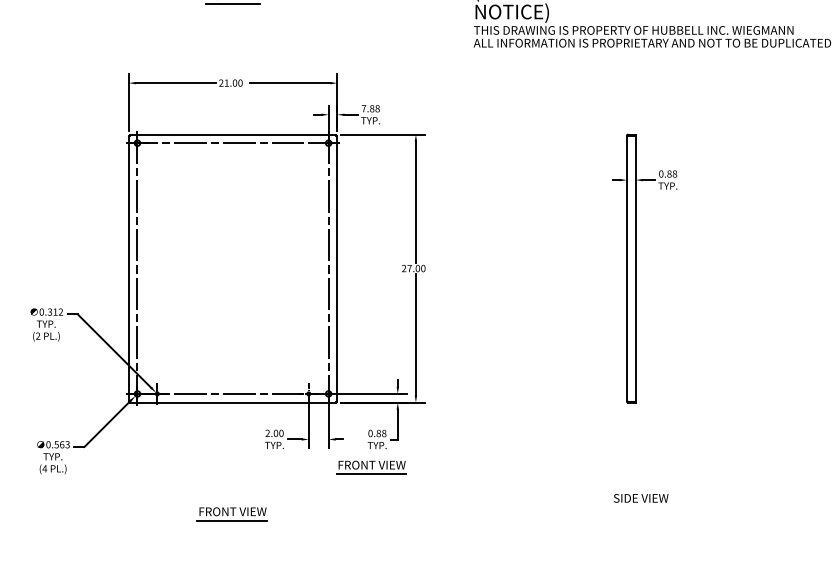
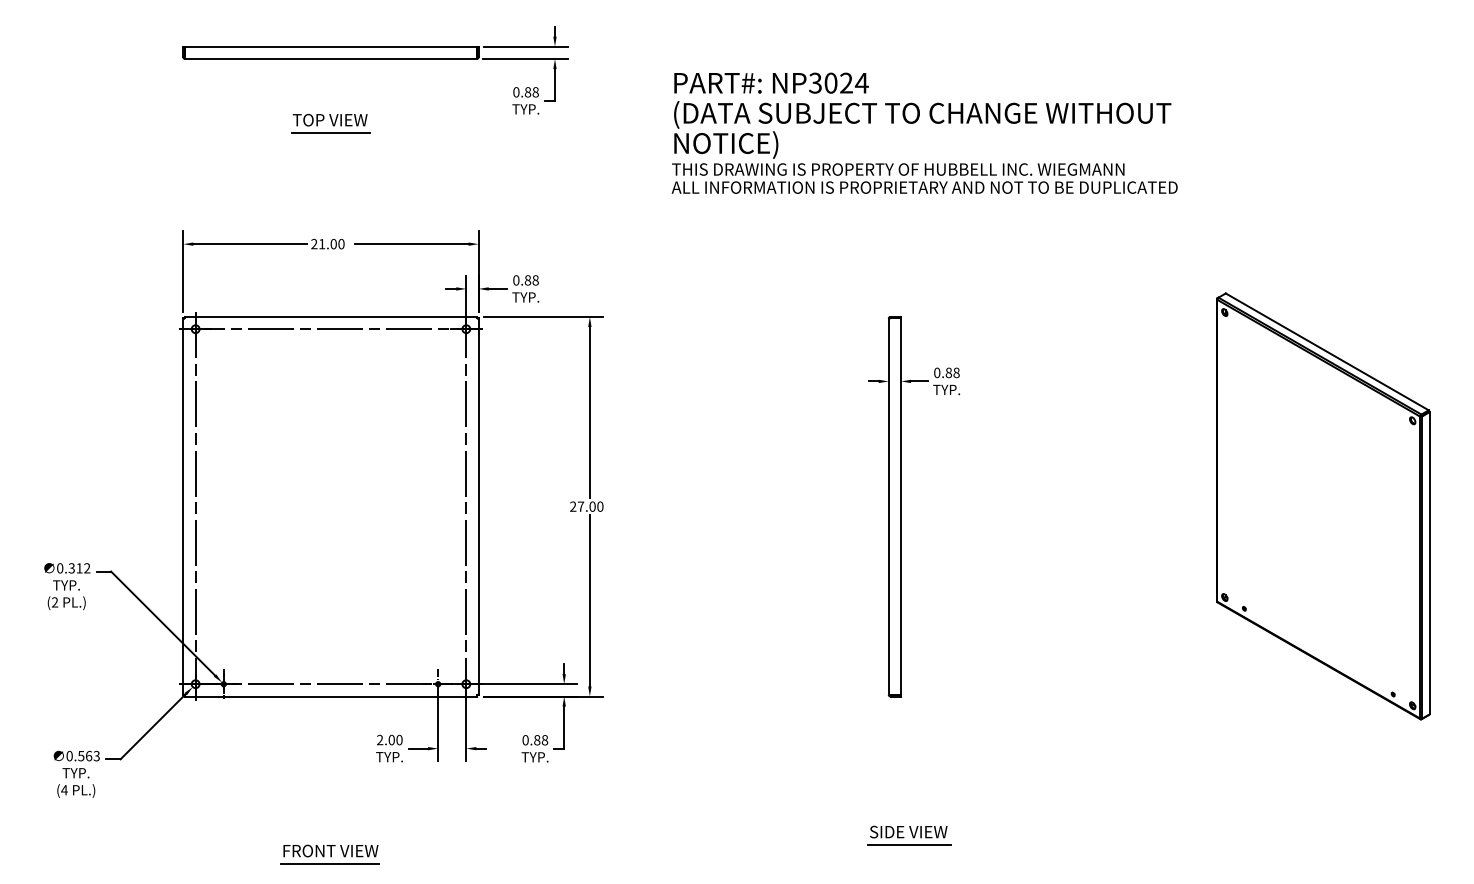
text: (364, 108) -> (516, 280), 7.88 -> 0.88
part: (371, 467) -> (526, 788), removed
line: (641, 507) -> (909, 844), added

